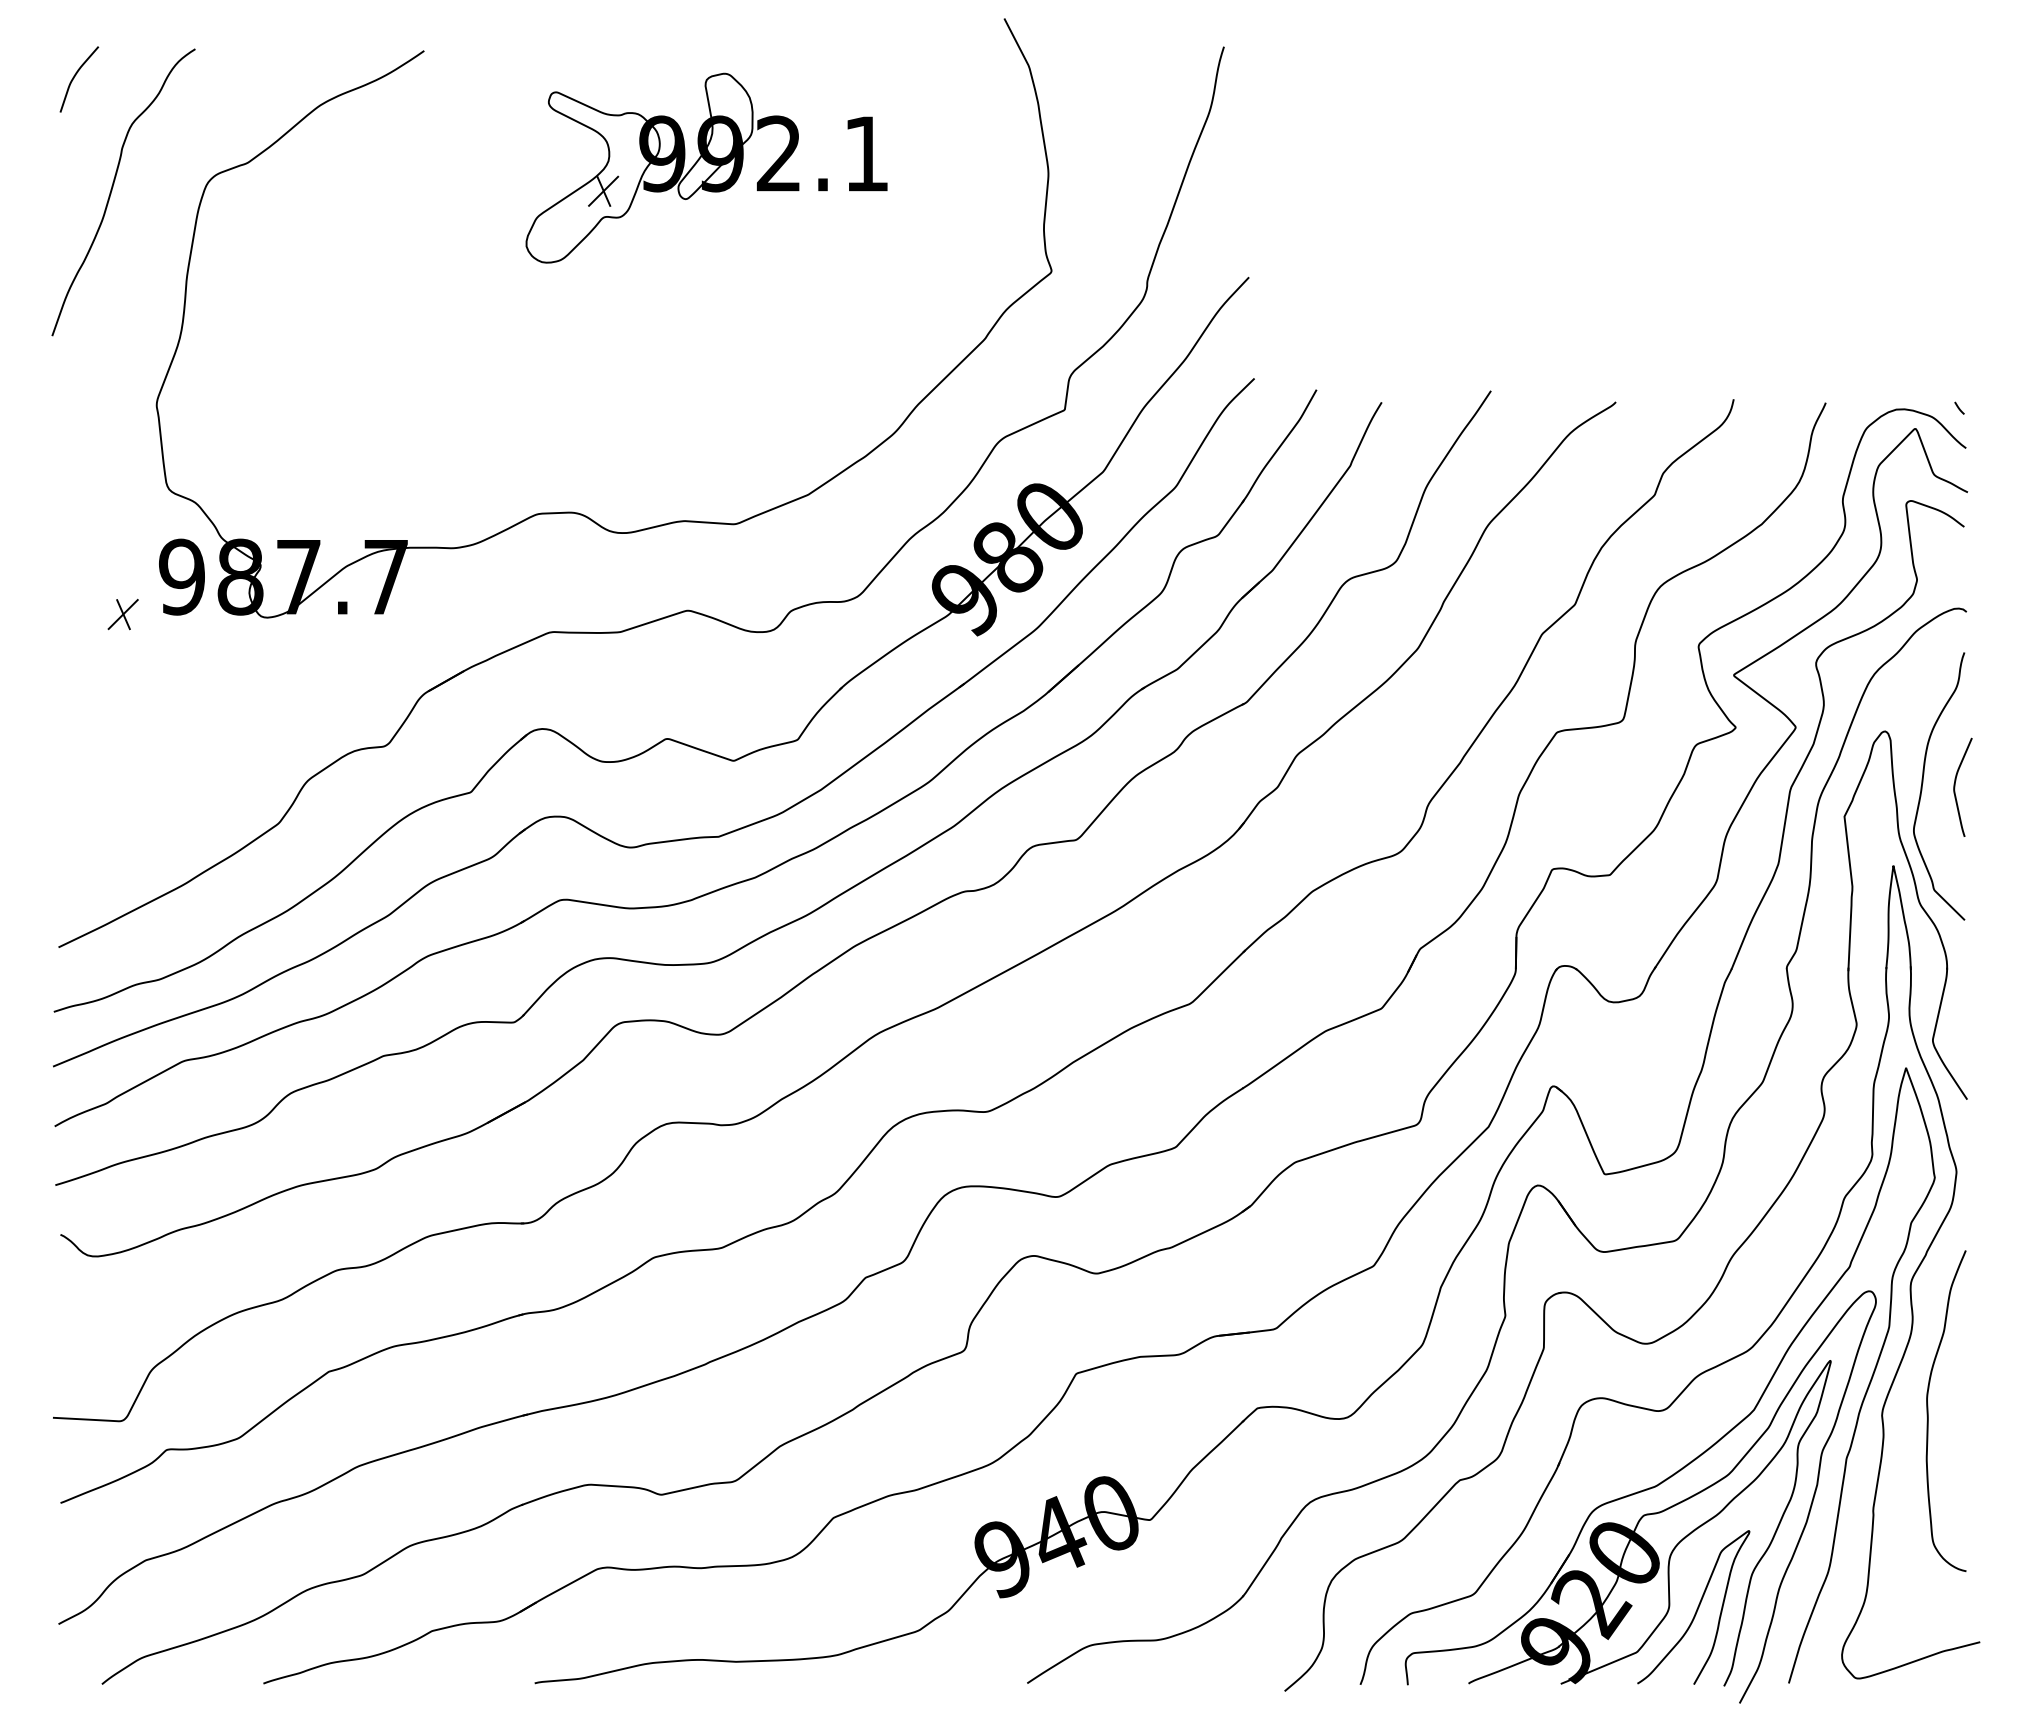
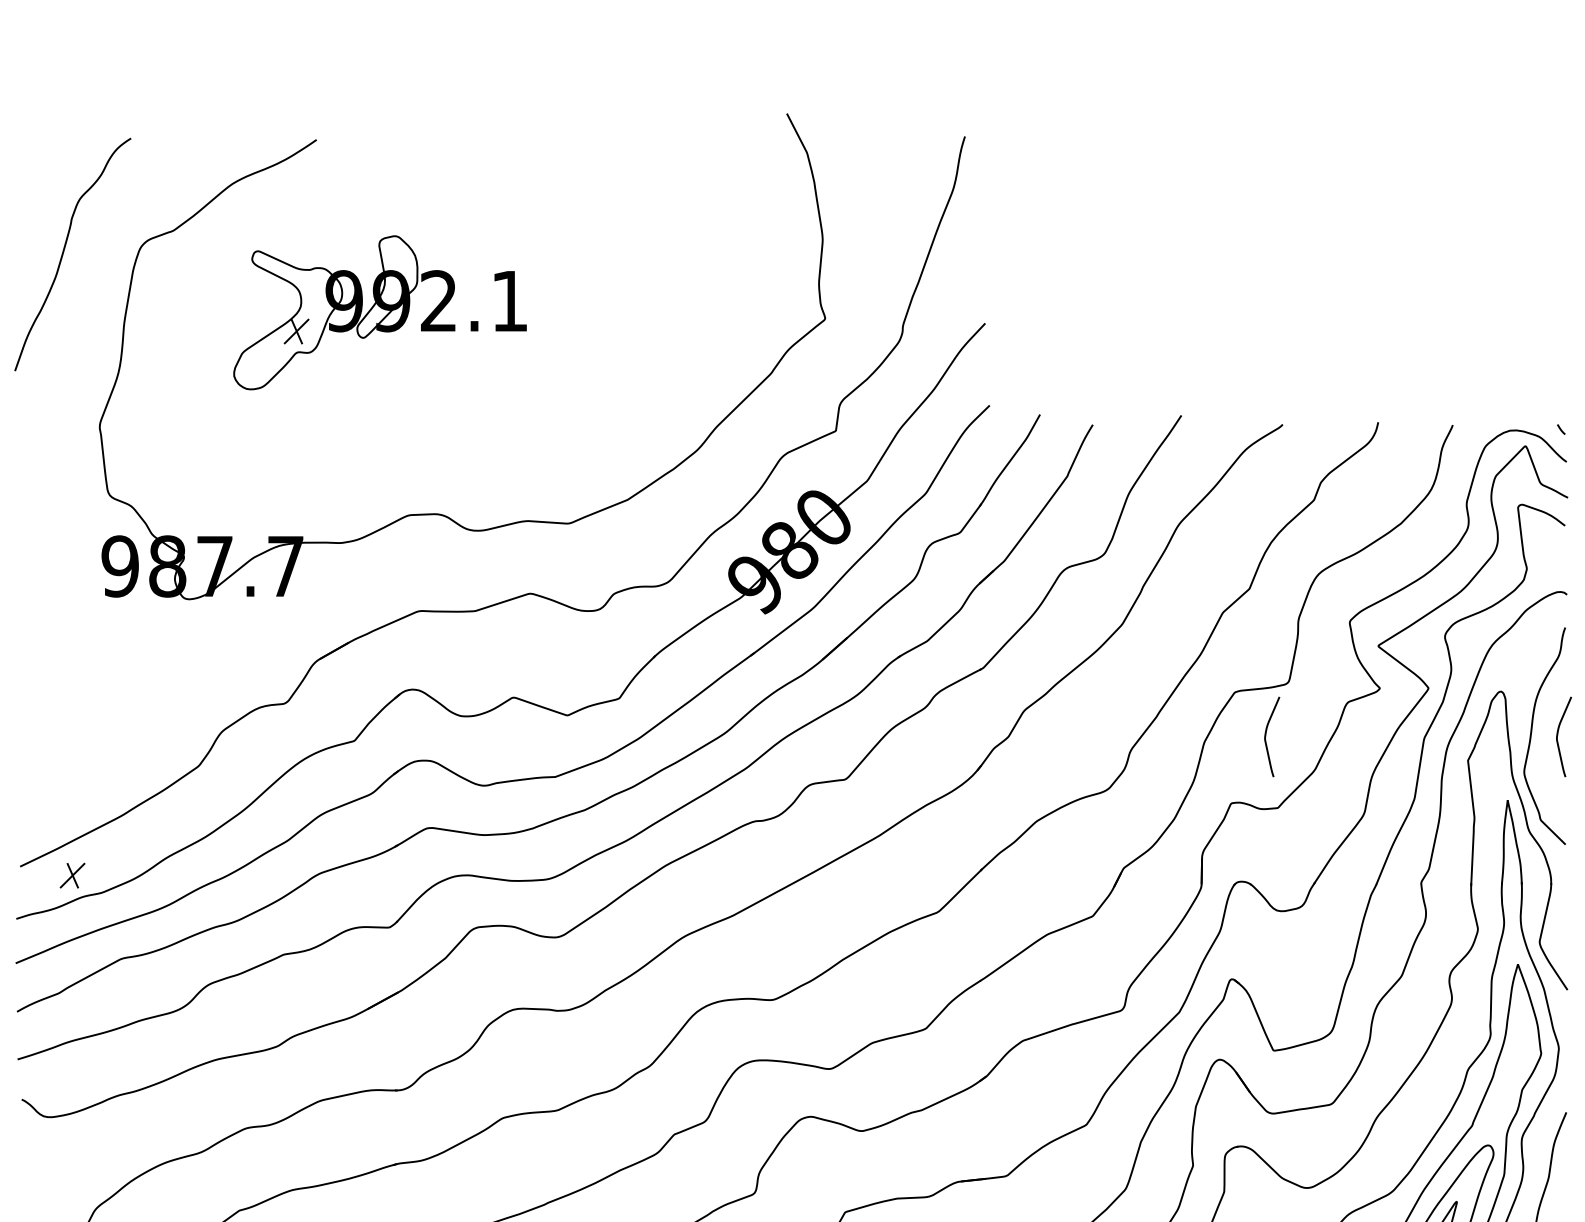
curve: (76, 75) -> (34, 159), removed
part: (706, 167) -> (380, 312), moved
part: (122, 614) -> (72, 875), moved
curve: (1595, 786) -> (1266, 736), added

